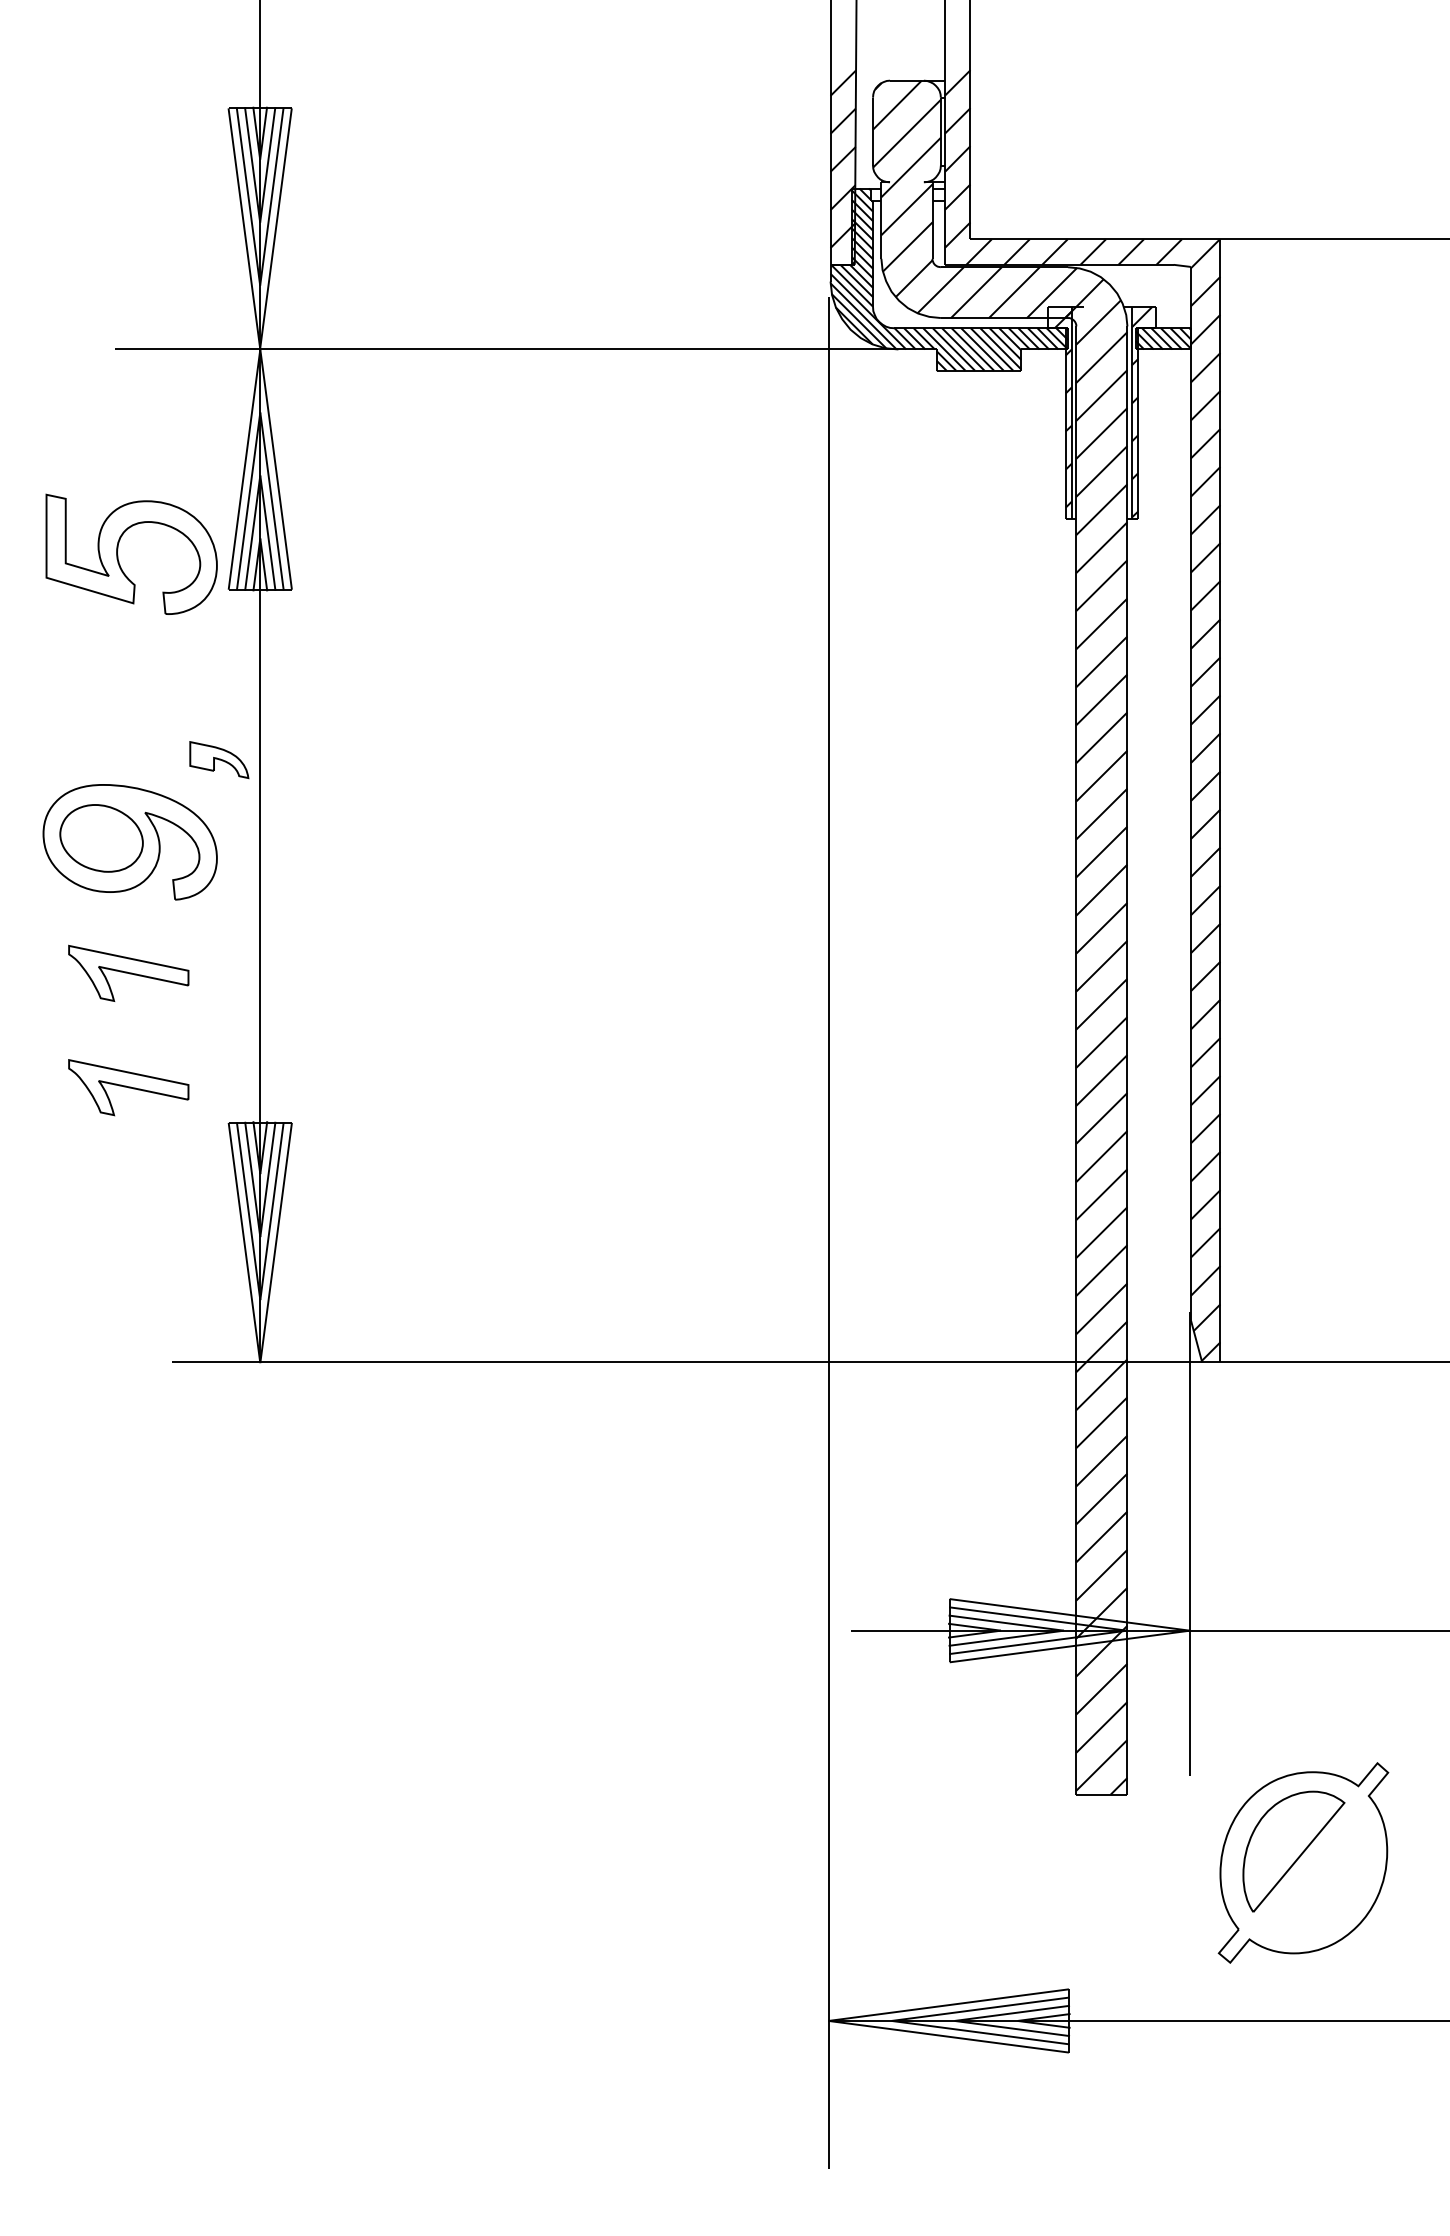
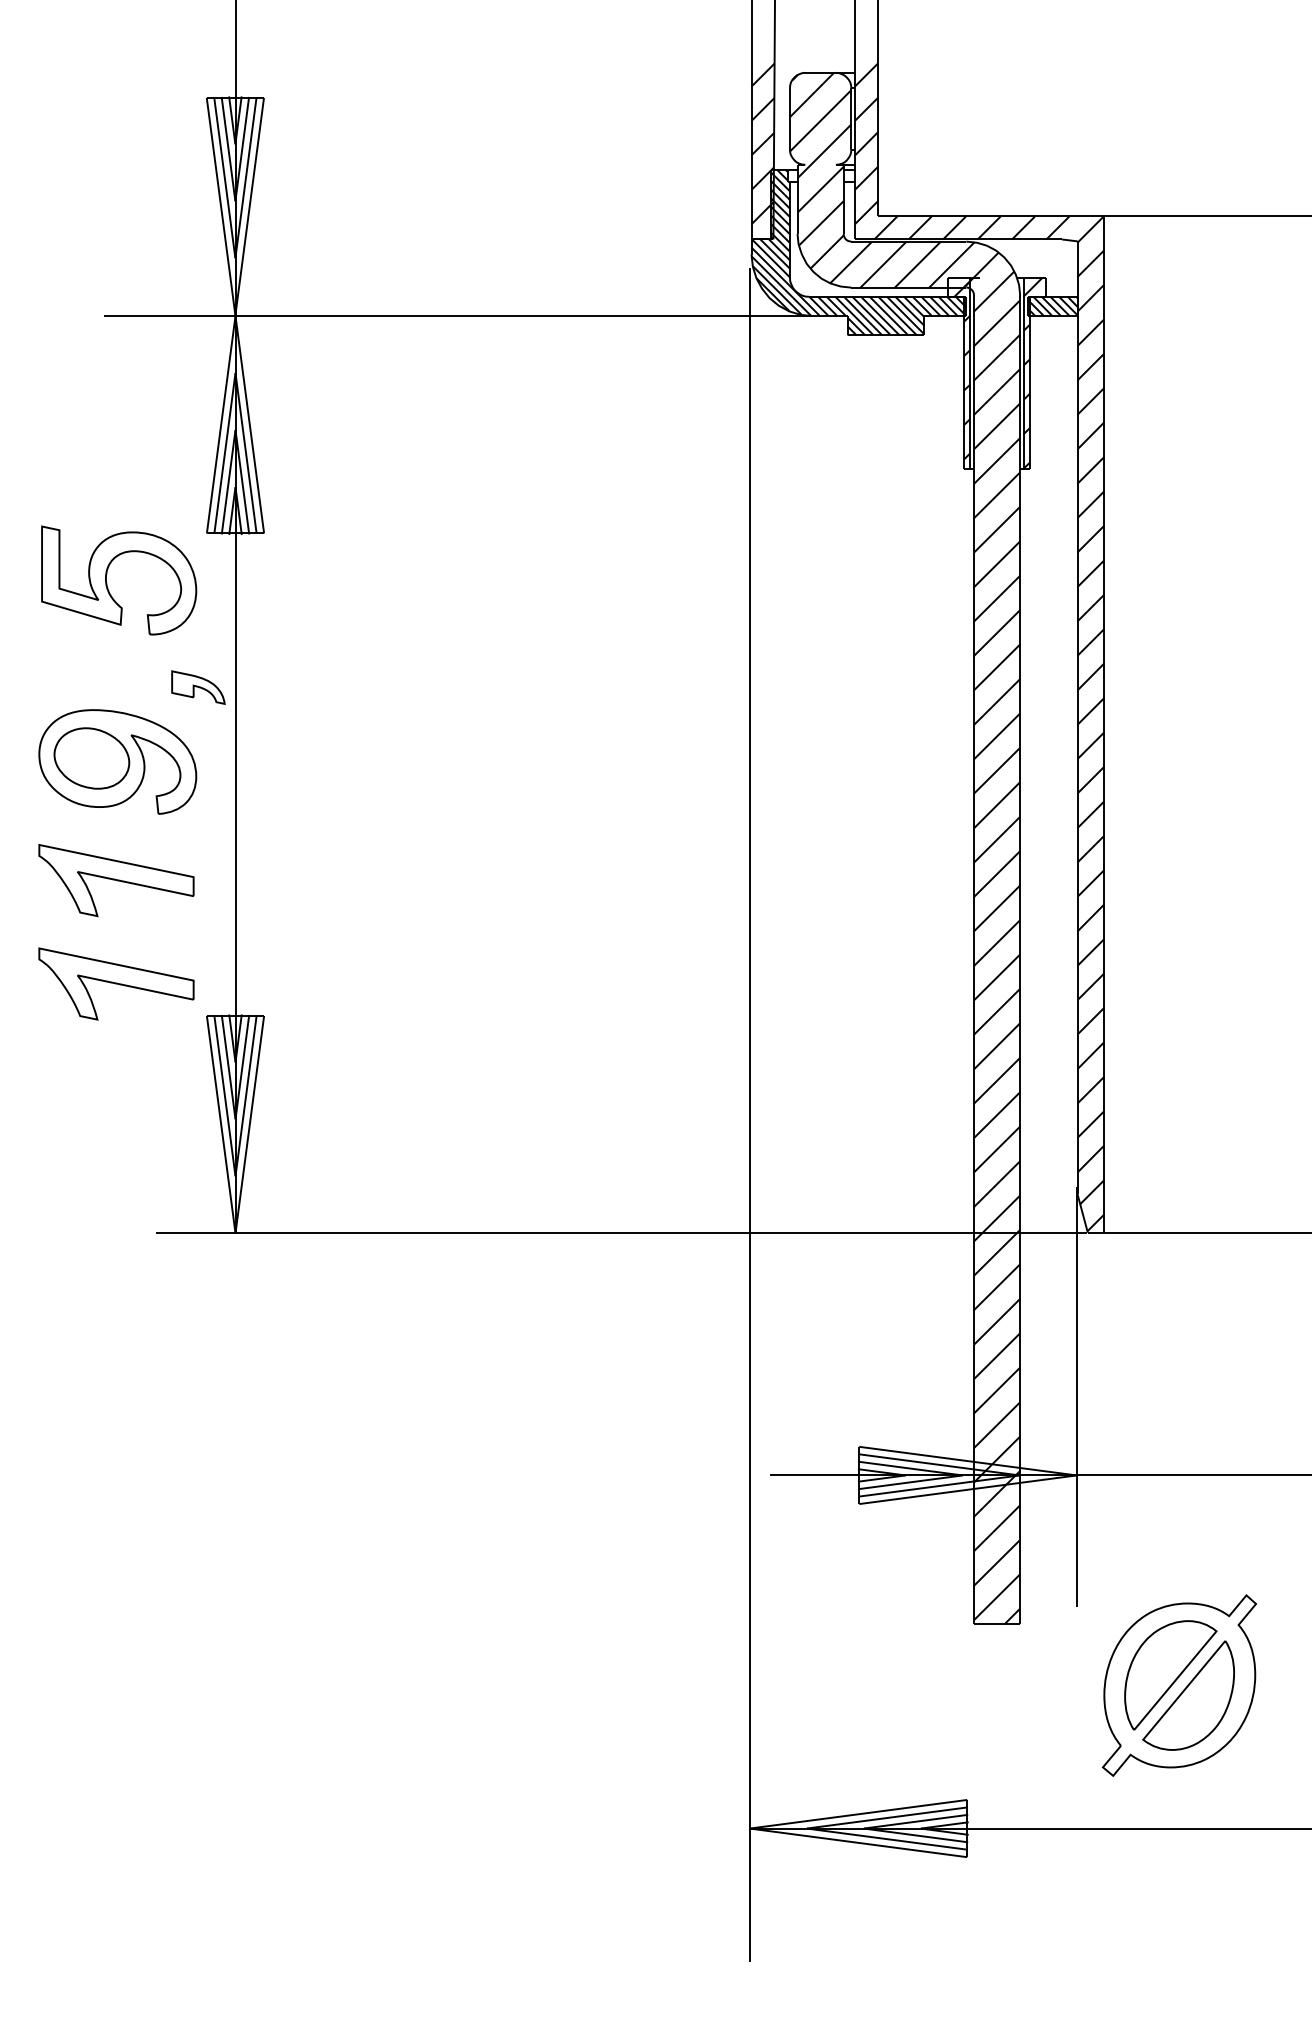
part: (118, 556) -> (107, 582), moved
part: (128, 973) -> (116, 880), size x1.43
part: (128, 1087) -> (116, 983), size x1.43
part: (1313, 1873) -> (1188, 1695), added

